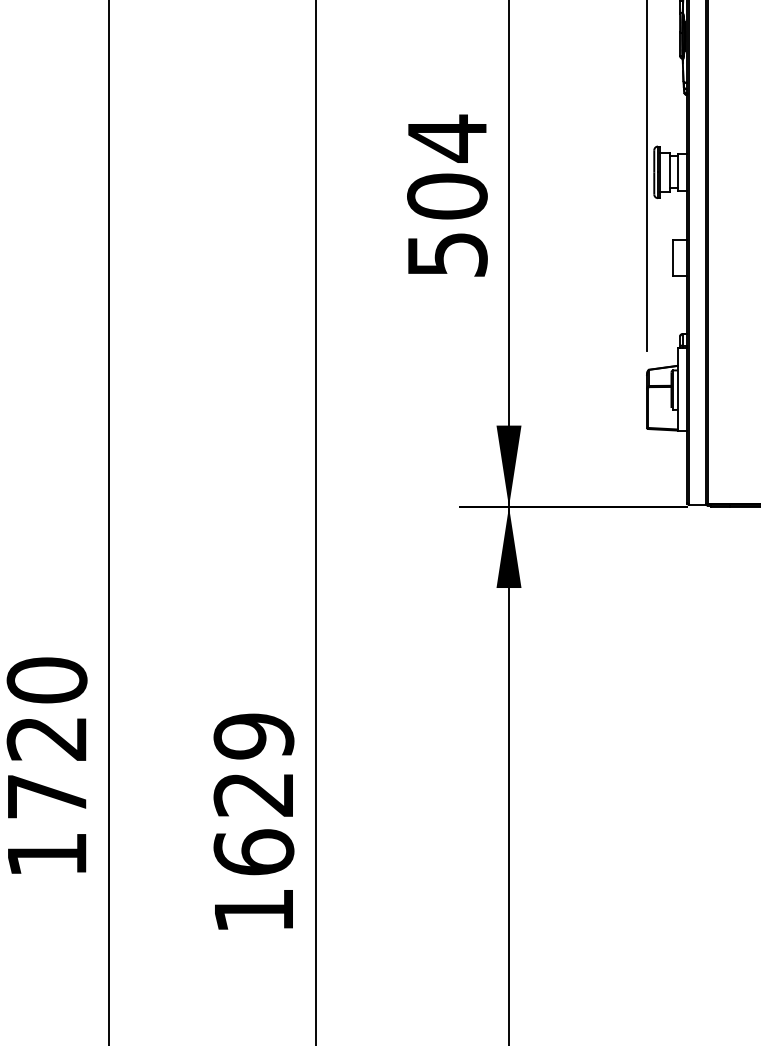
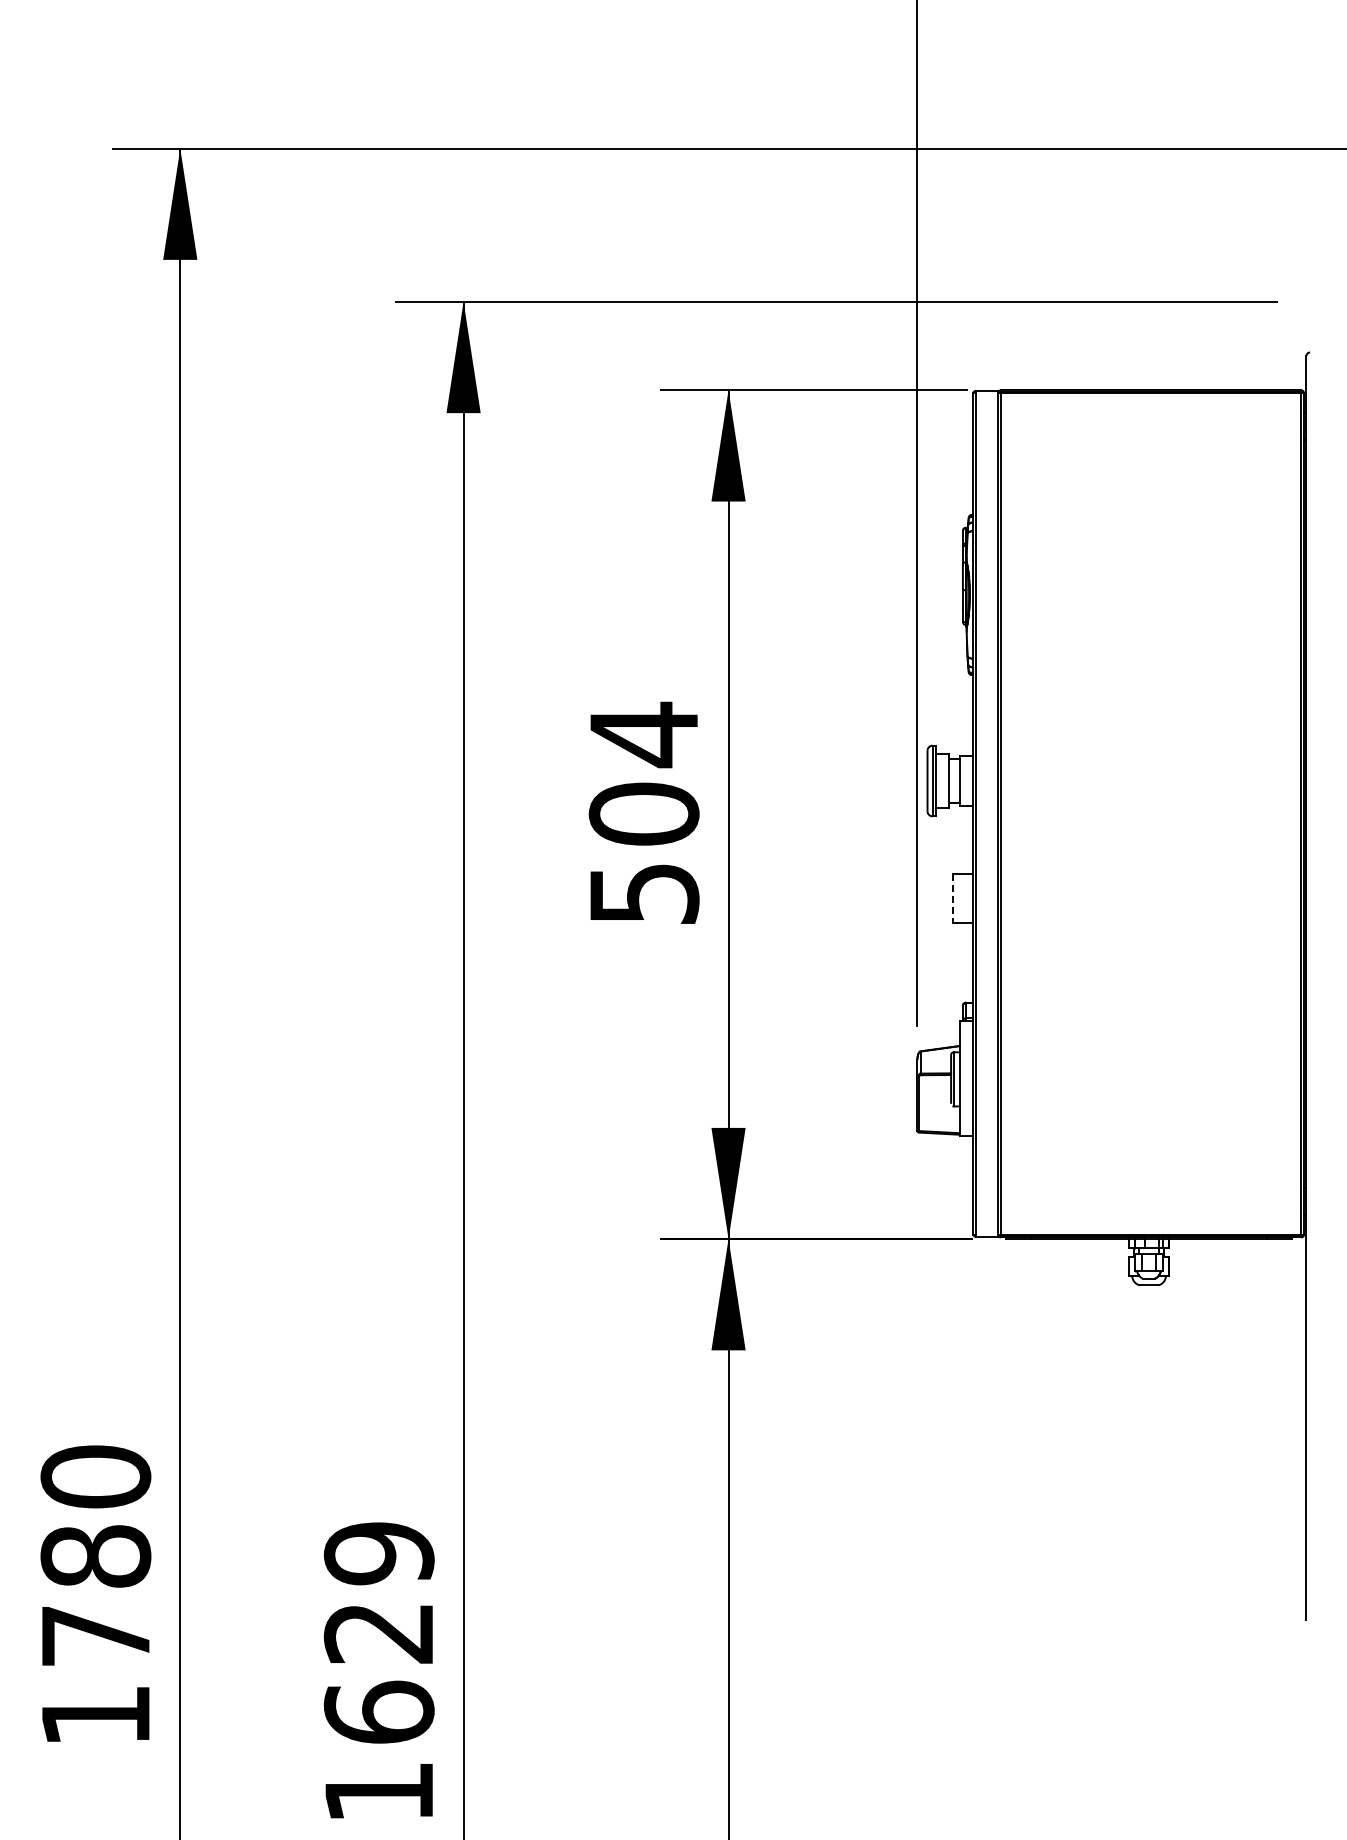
line: (672, 258) -> (952, 898), solid -> dashed
text: (46, 738) -> (95, 1556), 1720 -> 1780

